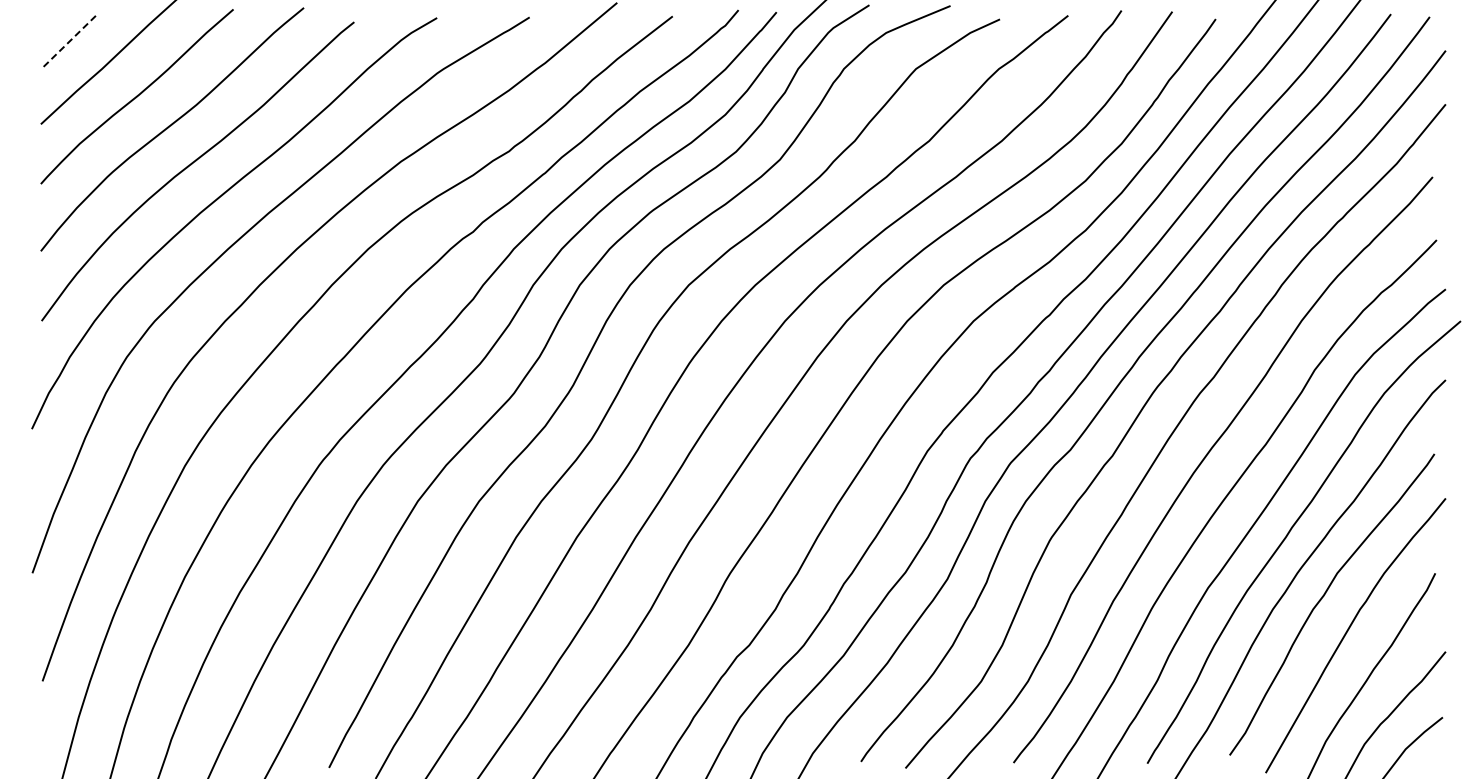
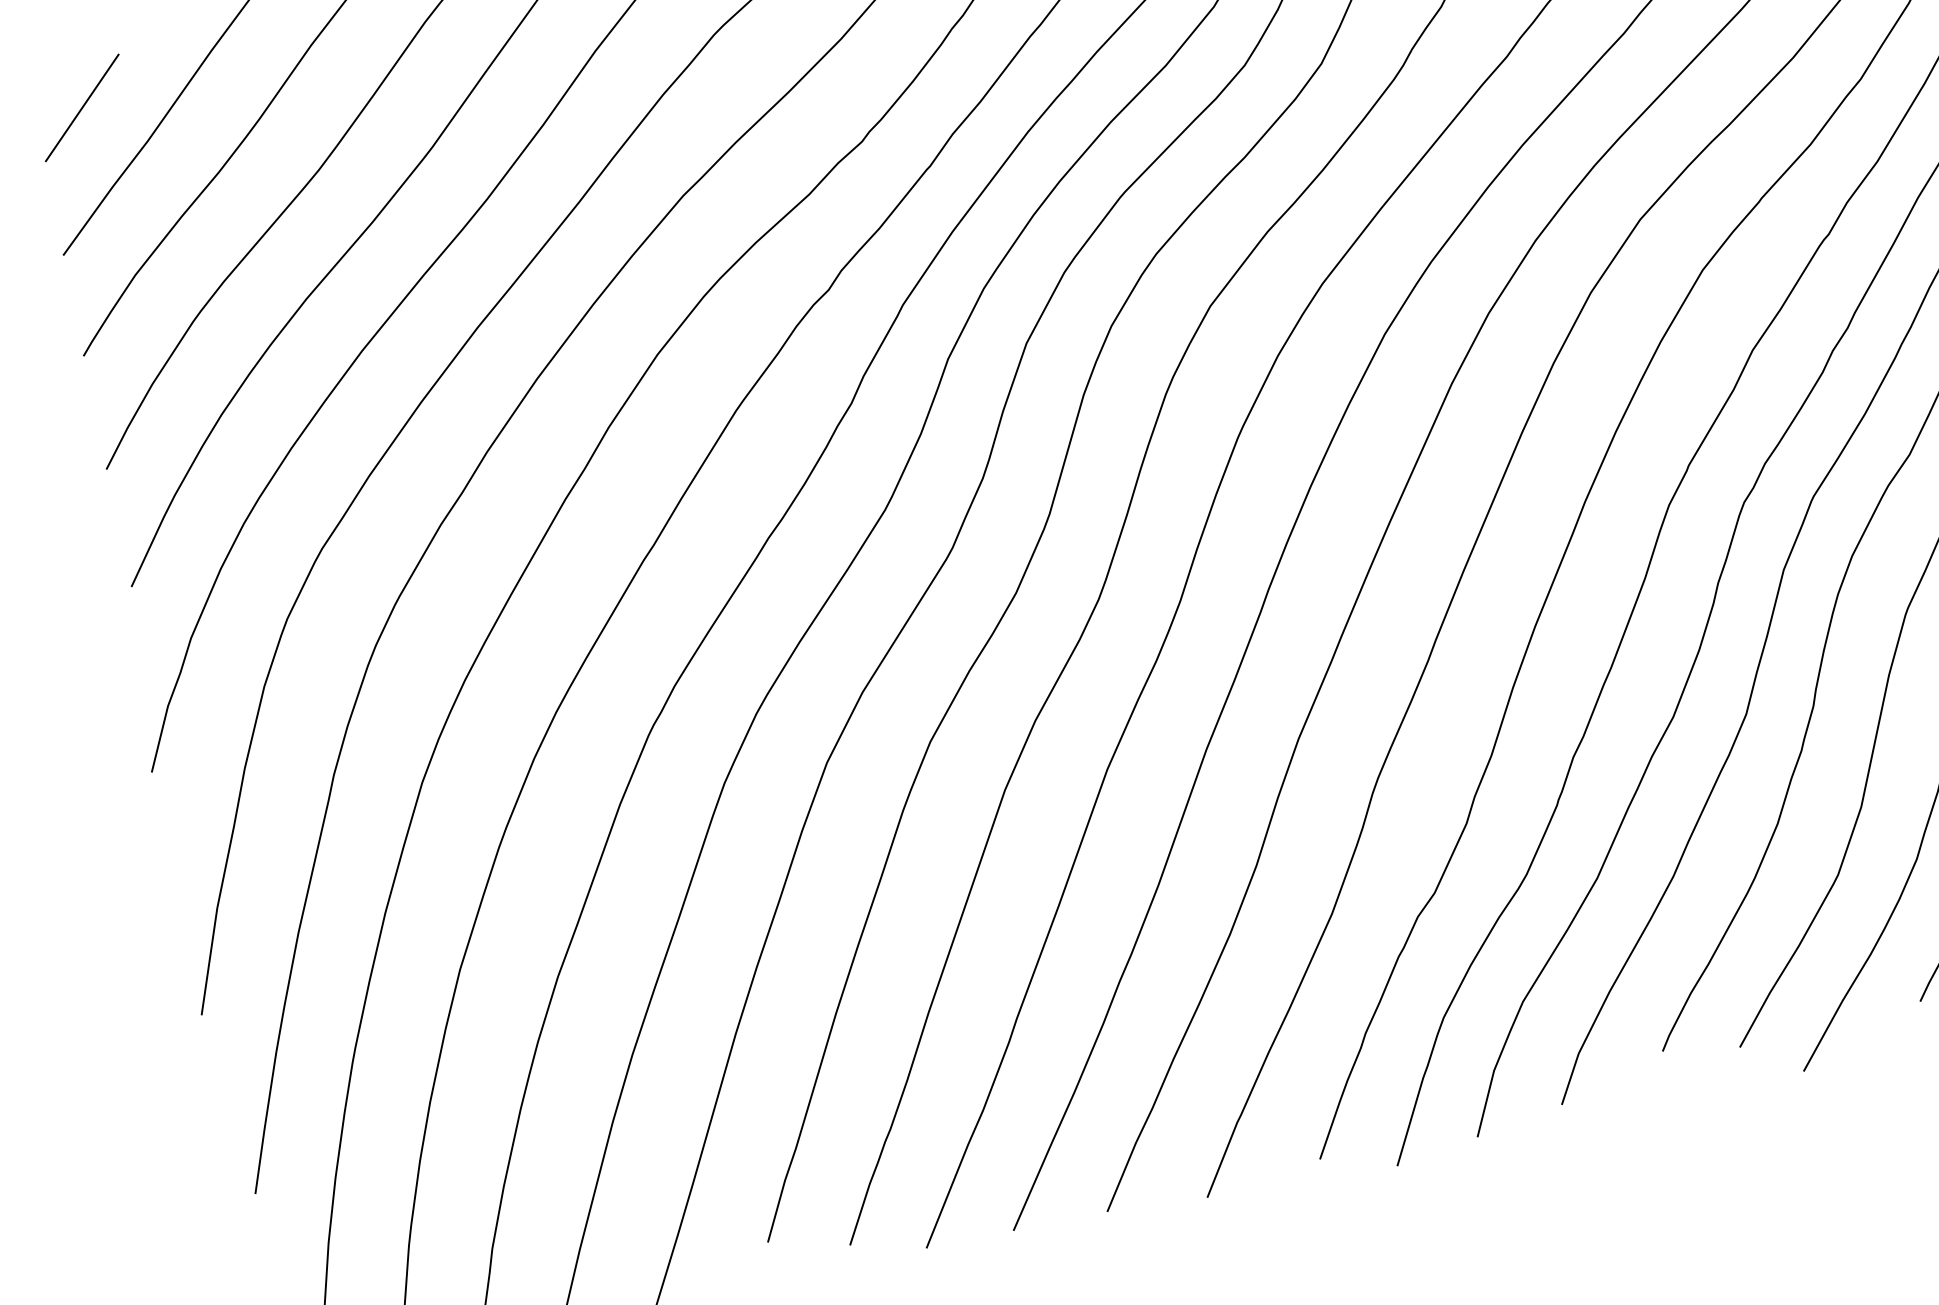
line: (68, 42) -> (81, 108), dashed -> solid

